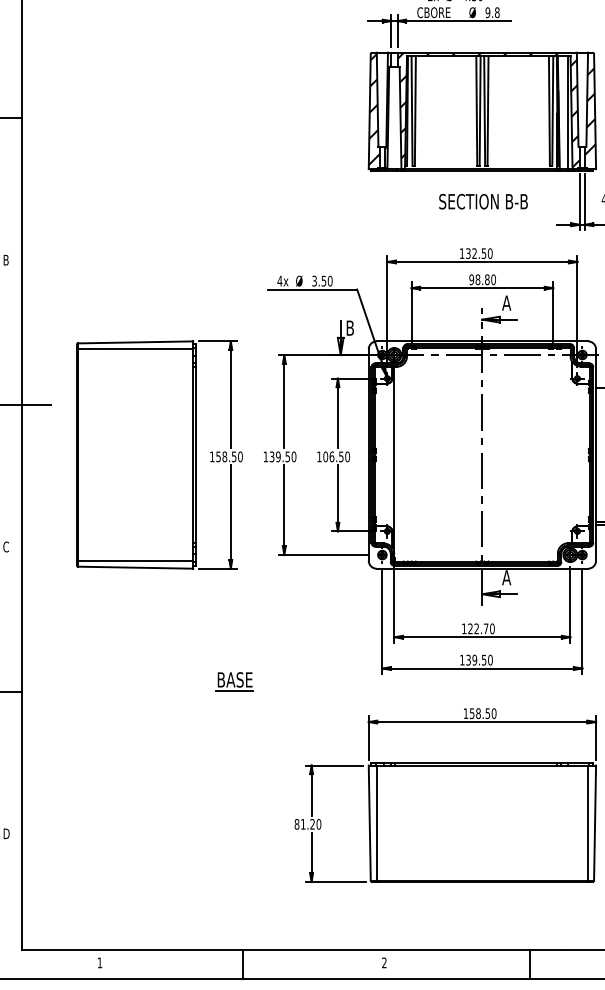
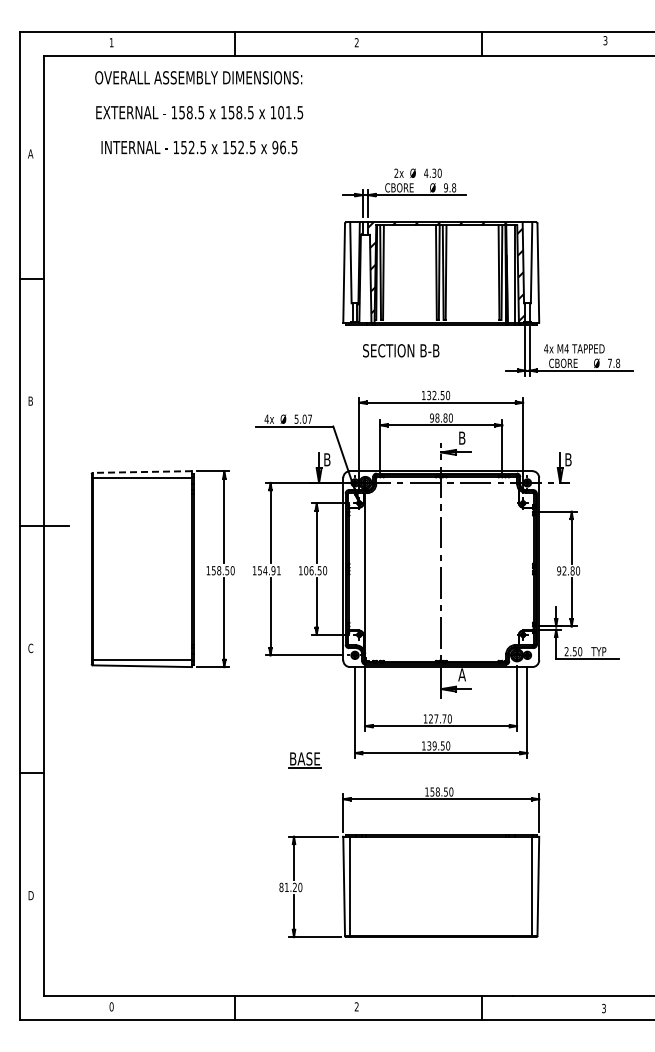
hatch: (373, 109) -> (347, 271), removed
hatch: (589, 110) -> (533, 272), removed
text: (483, 201) -> (401, 350), moved
text: (322, 280) -> (303, 418), 3.50 -> 5.07
text: (505, 302) -> (461, 437), A -> B
line: (135, 342) -> (142, 472), solid -> dashed
text: (283, 456) -> (269, 570), 139.50 -> 154.91
text: (476, 628) -> (436, 718), 122.70 -> 127.70
part: (234, 681) -> (304, 760), moved
text: (99, 962) -> (111, 1006), 1 -> 0

